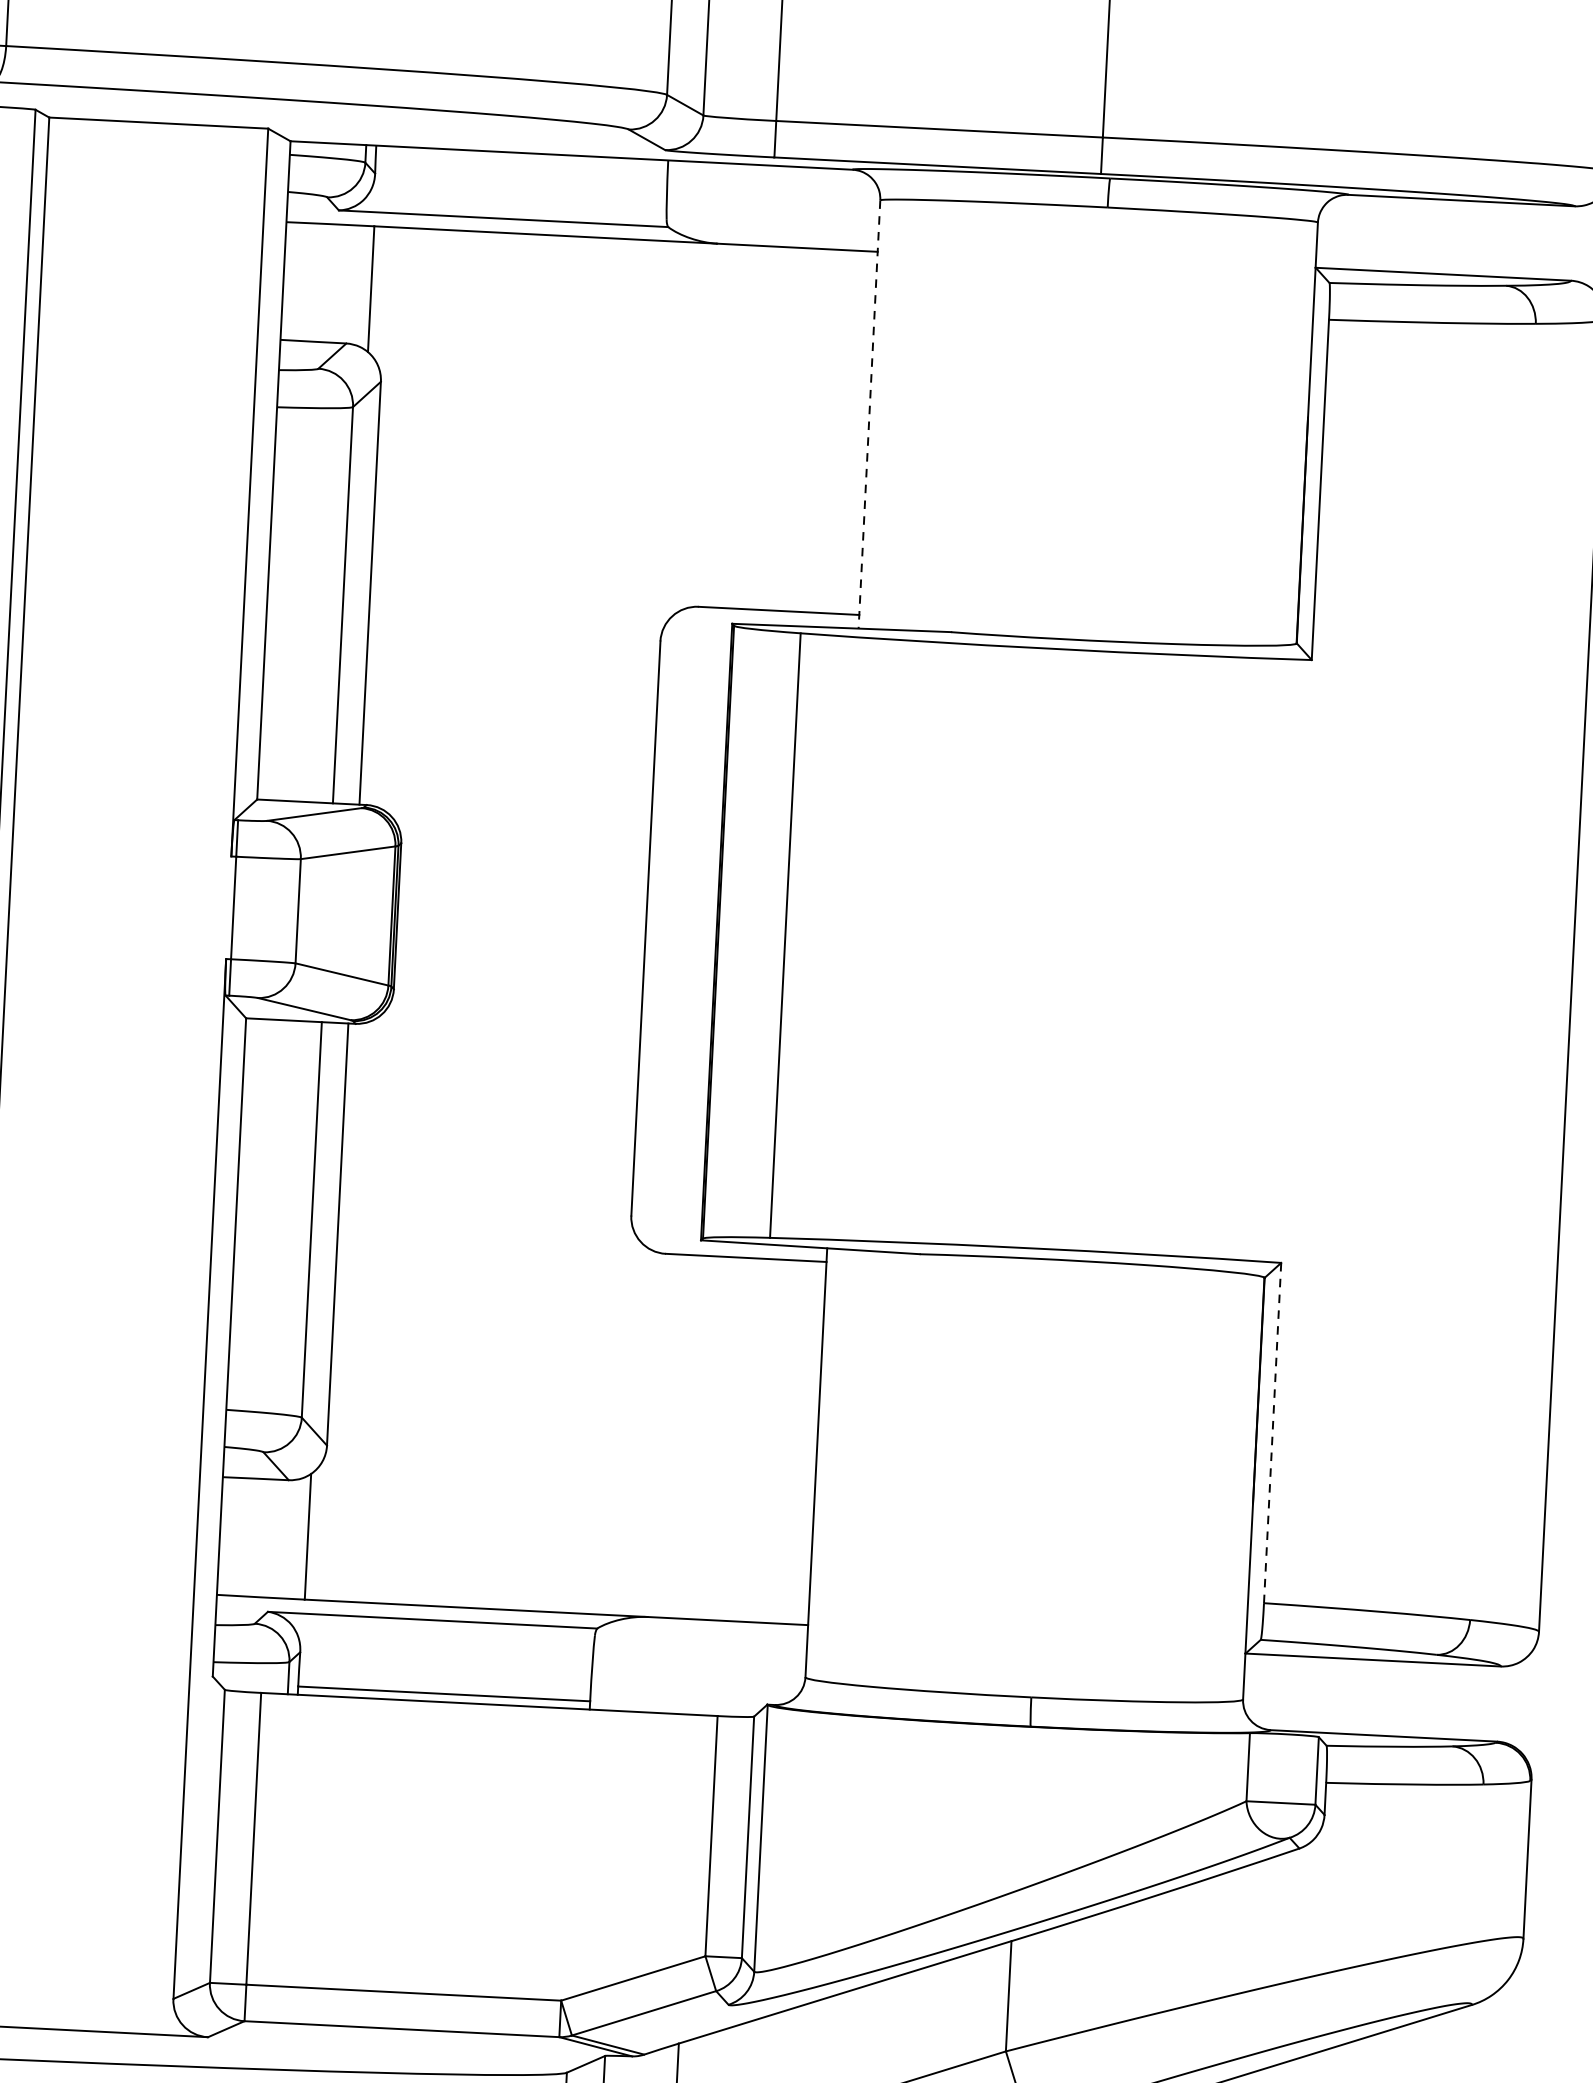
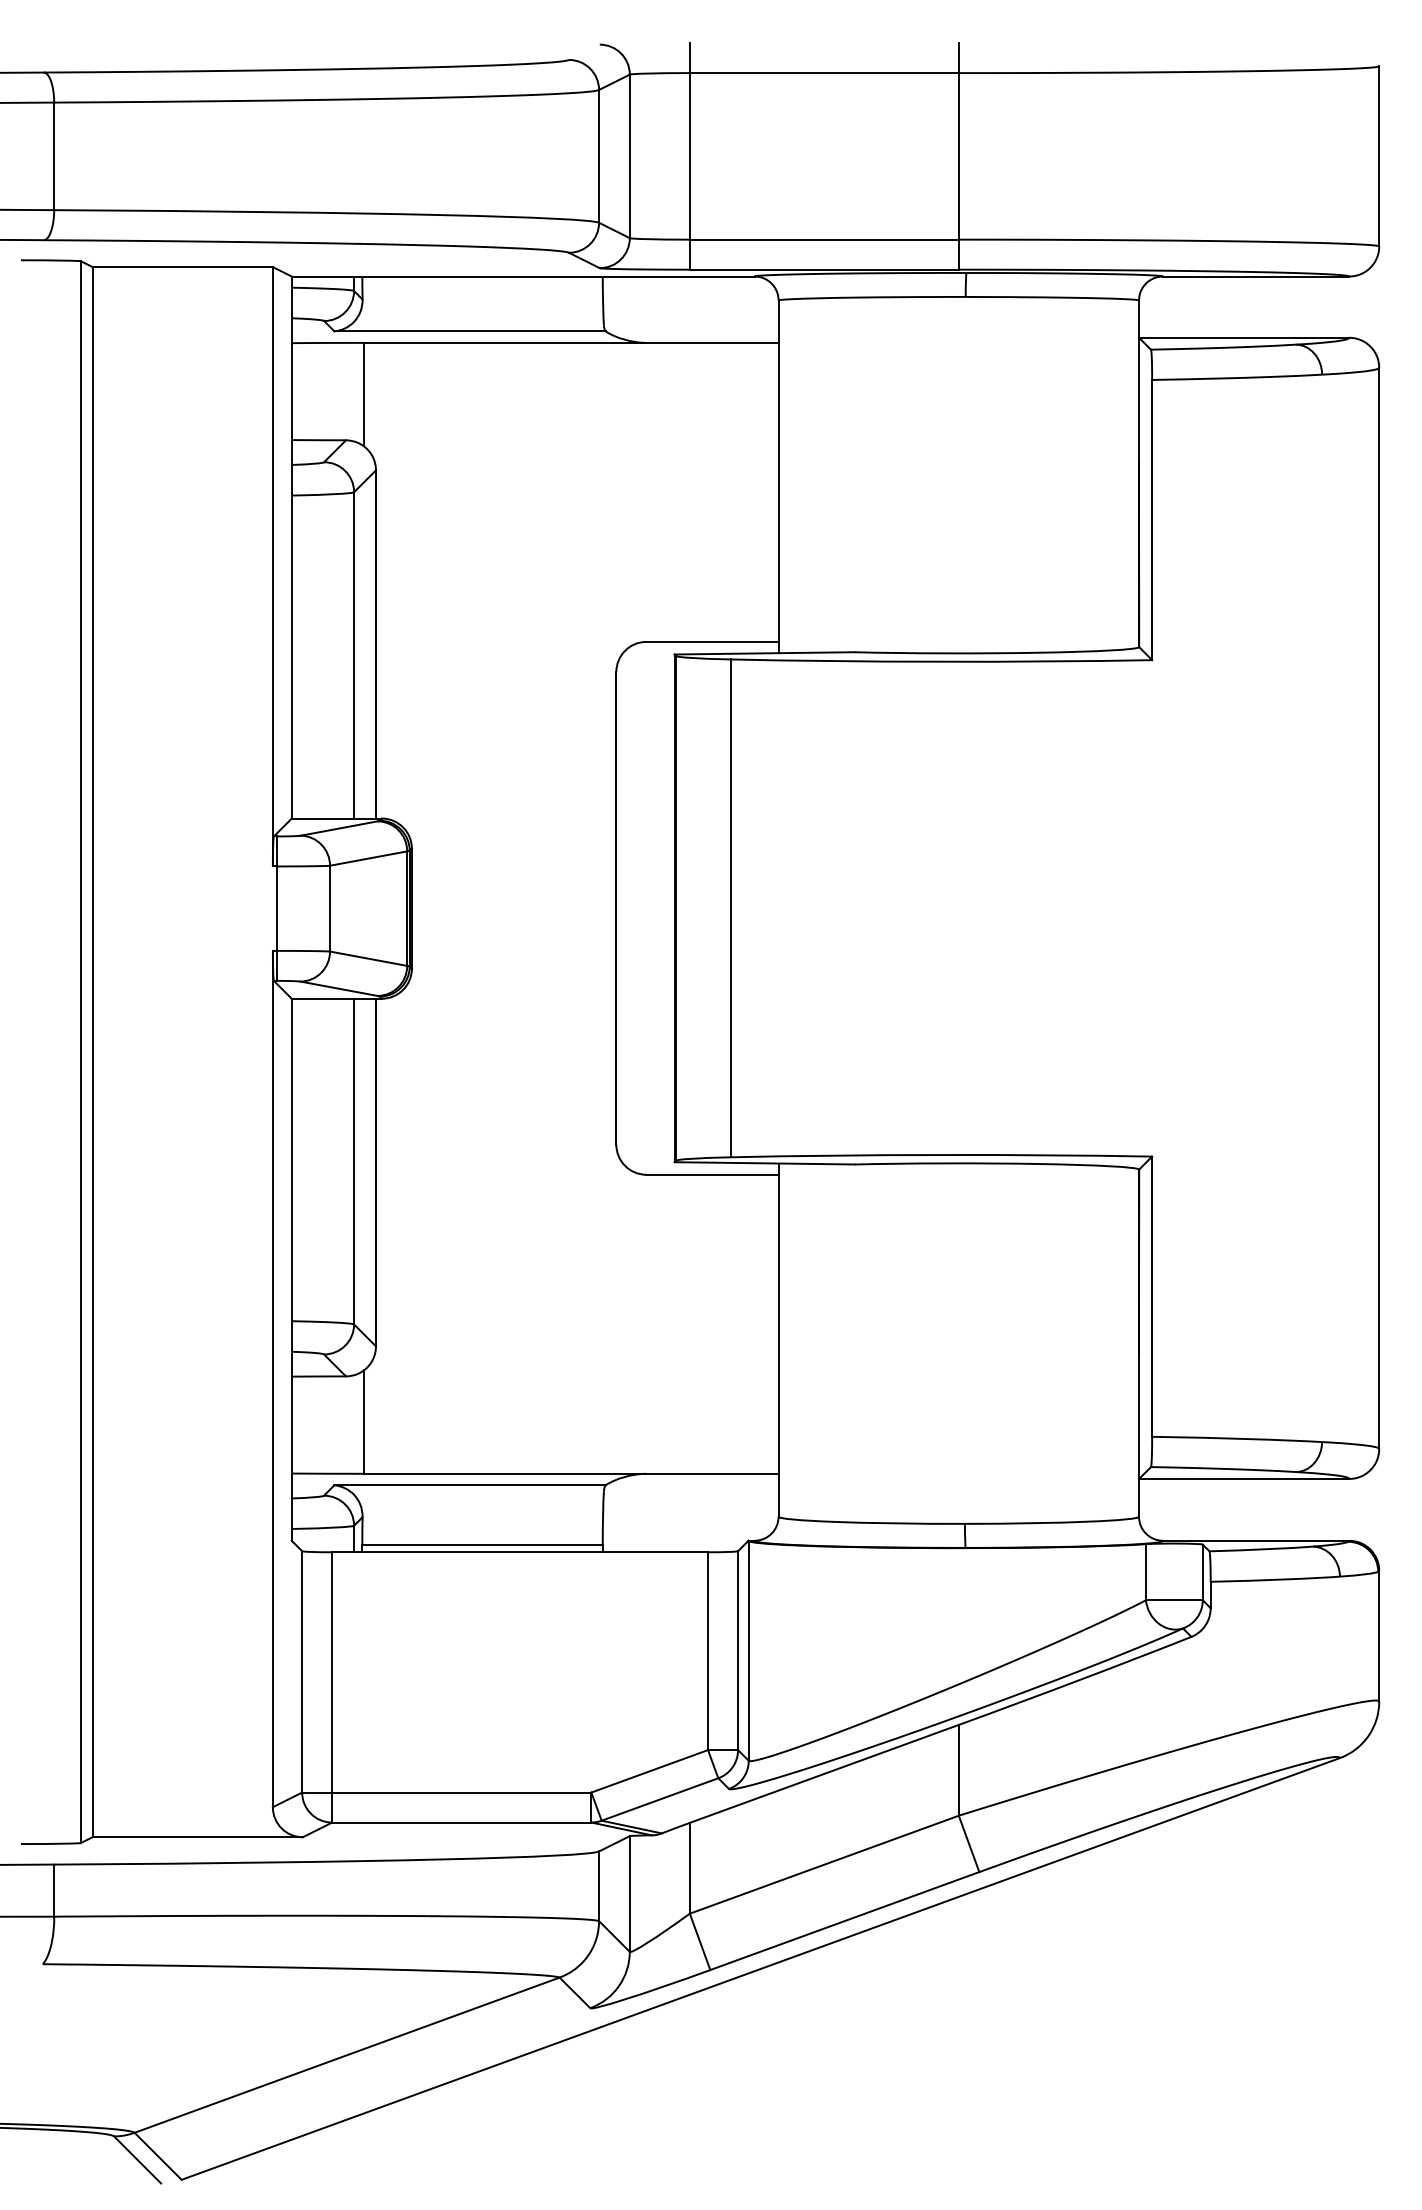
line: (869, 415) -> (778, 477), dashed -> solid
line: (1273, 1432) -> (1152, 1296), dashed -> solid

